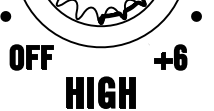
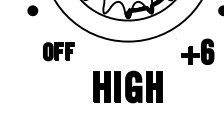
part: (31, 57) -> (58, 51), size x0.7

